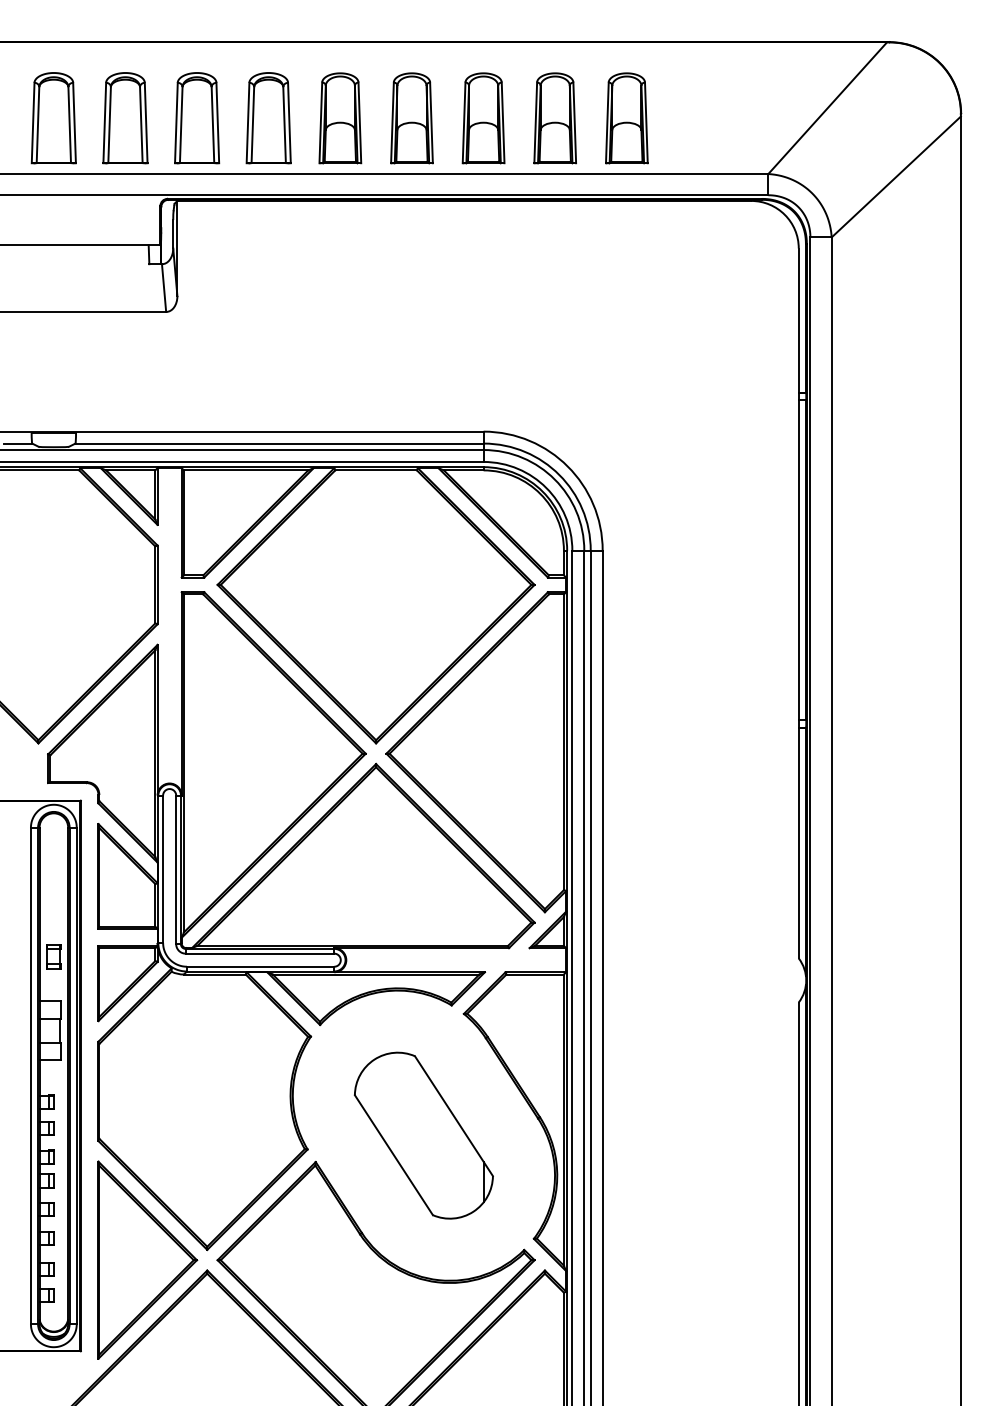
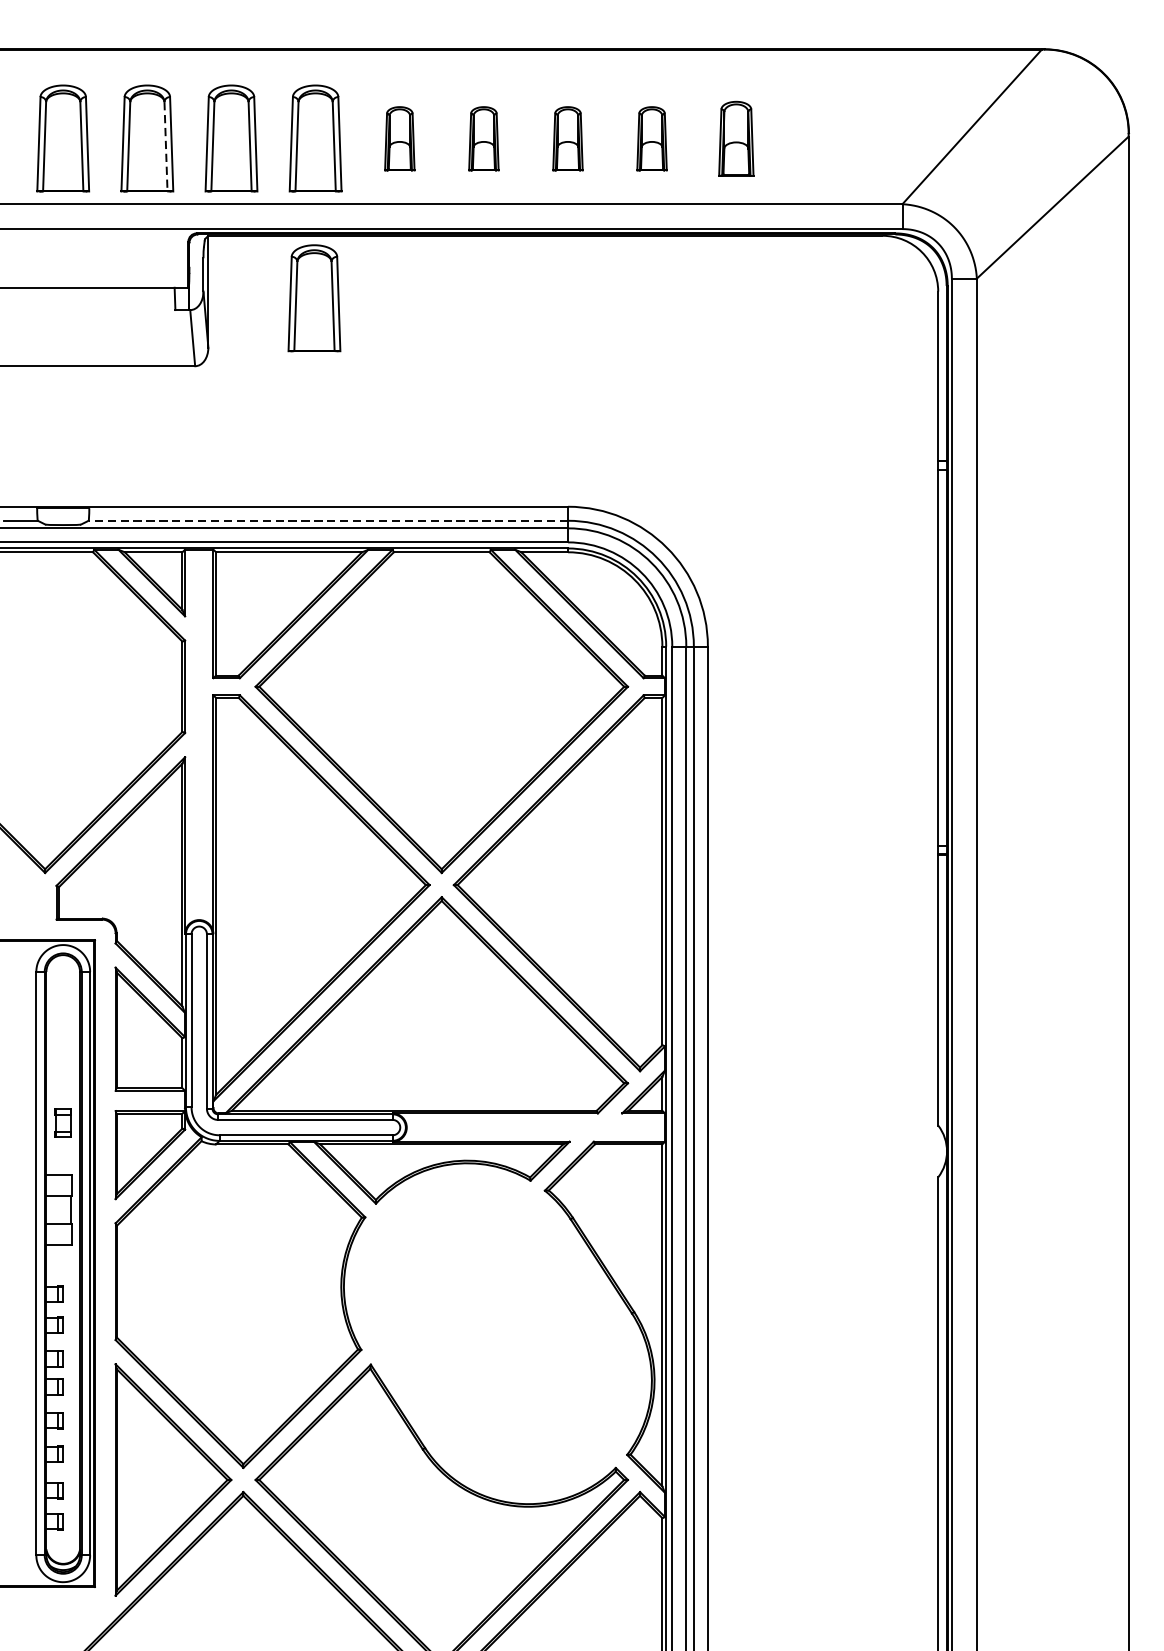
part: (340, 118) -> (399, 138), size x0.6
part: (411, 118) -> (483, 138), size x0.6
part: (483, 118) -> (567, 138), size x0.6
part: (554, 118) -> (651, 138), size x0.6
part: (626, 118) -> (735, 138), size x0.7
line: (141, 125) -> (166, 147), solid -> dashed
part: (267, 254) -> (314, 298), added
line: (279, 443) -> (328, 520), solid -> dashed
part: (423, 1135) -> (497, 1333), removed

